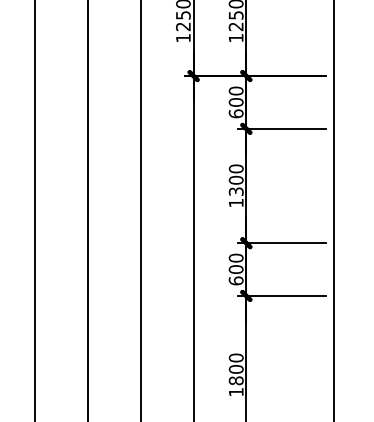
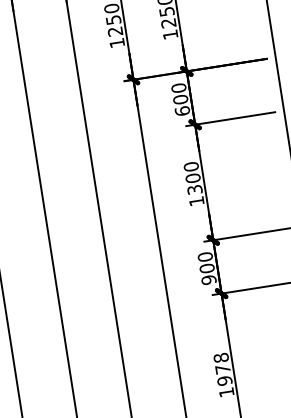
text: (235, 280) -> (208, 279), 600 -> 900
text: (235, 369) -> (222, 369), 1800 -> 1978

